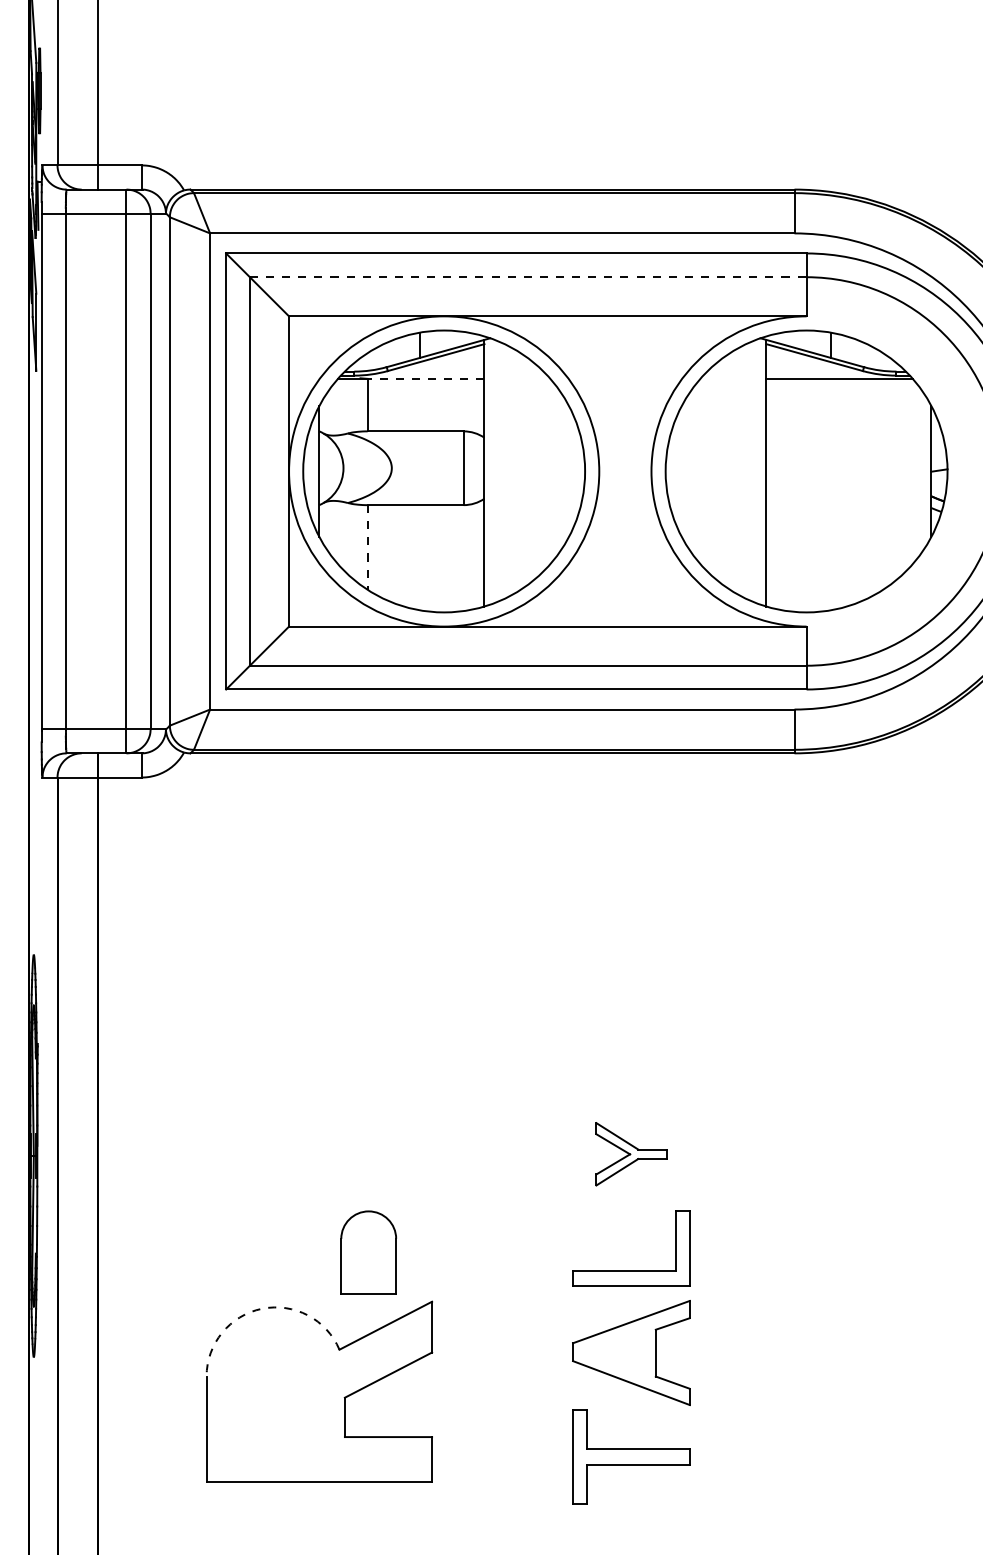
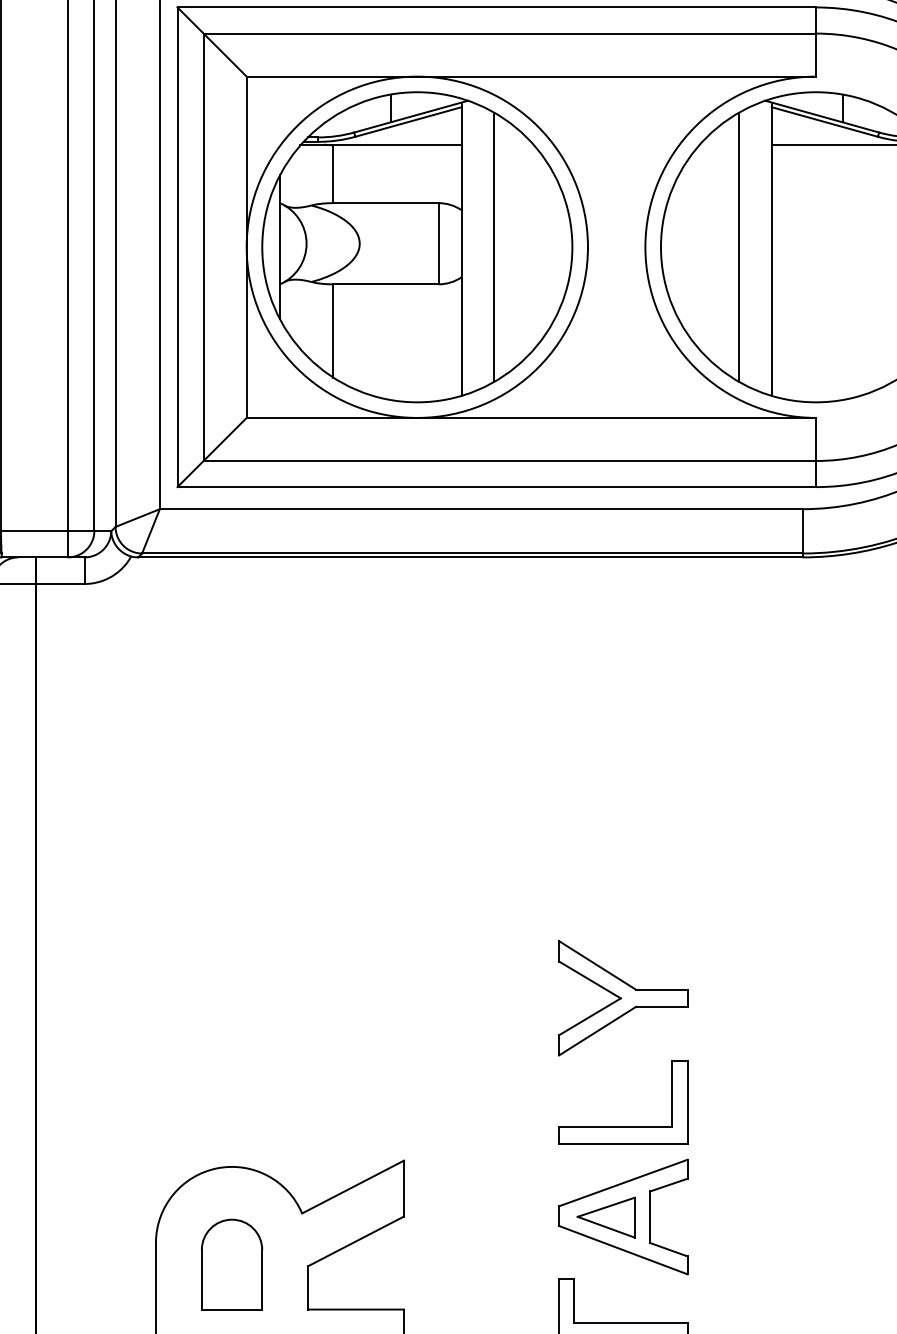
line: (528, 277) -> (510, 33), dashed -> solid
line: (425, 378) -> (396, 145), dashed -> solid
line: (514, 471) -> (494, 247), added
line: (736, 471) -> (738, 247), added
line: (367, 548) -> (332, 332), dashed -> solid
part: (631, 1154) -> (623, 998), size x1.67
part: (368, 1252) -> (231, 1264), moved
arc: (262, 1308) -> (217, 1168), dashed -> solid
part: (615, 1353) -> (605, 1217), added

